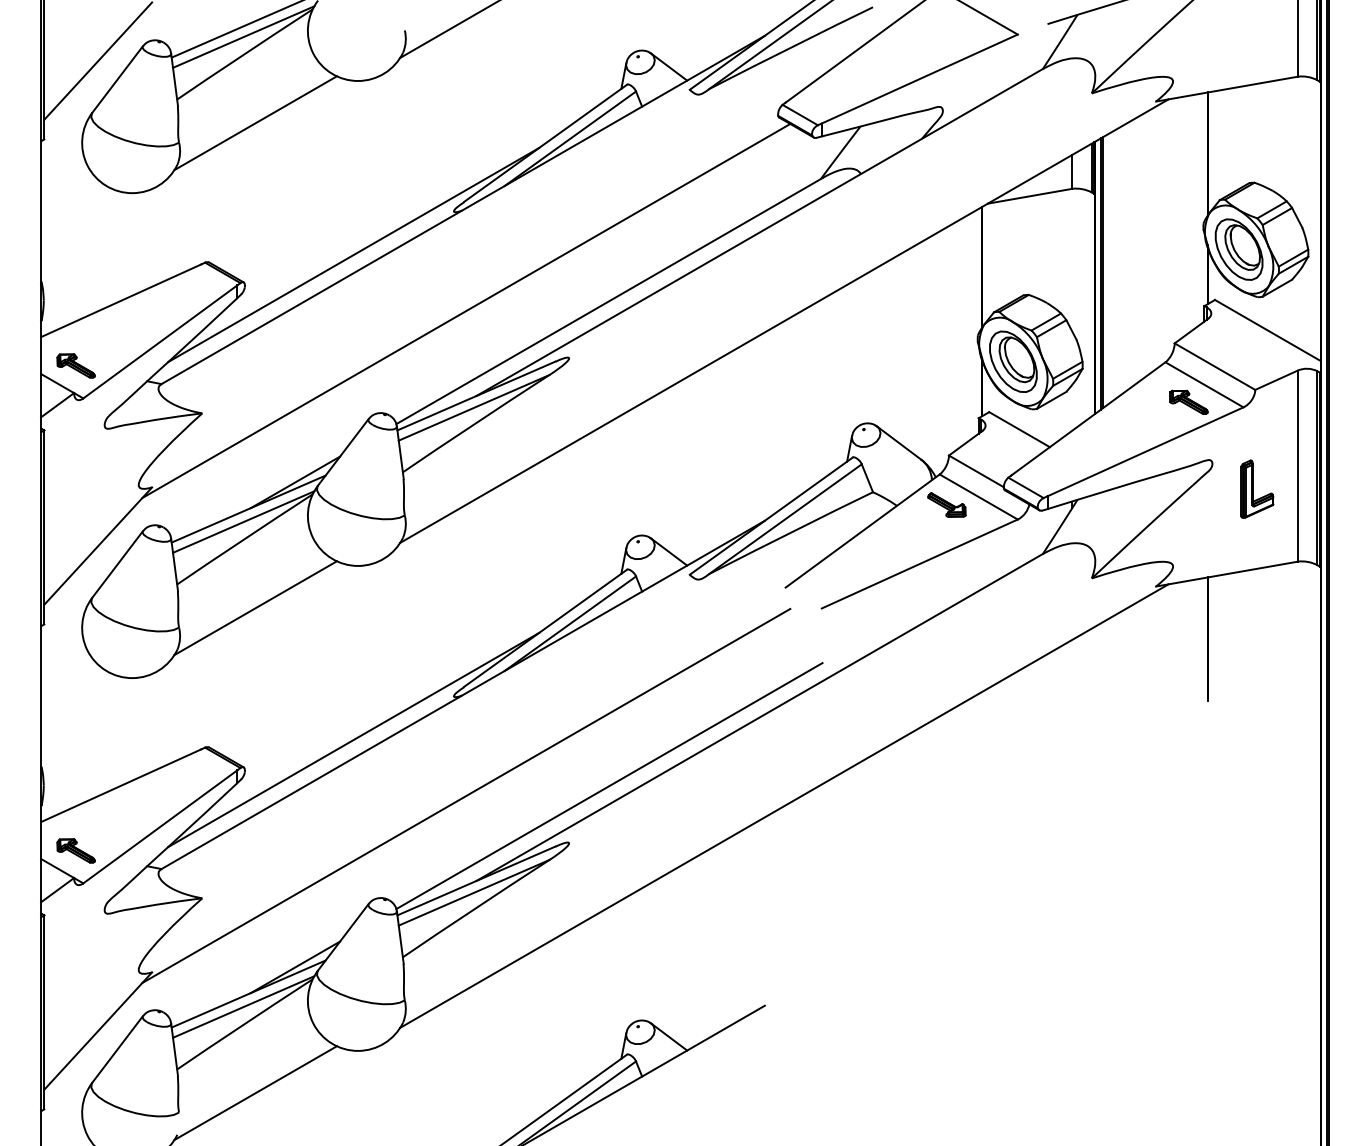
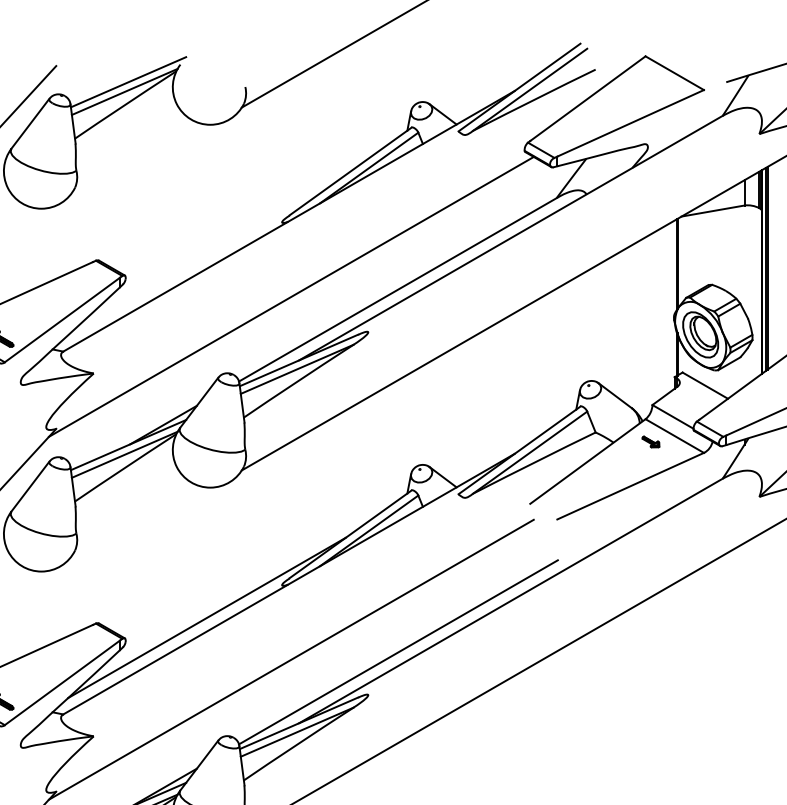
line: (255, 123) -> (133, 156), removed
line: (353, 254) -> (206, 254), removed
part: (946, 504) -> (650, 441), size x0.6
line: (255, 608) -> (133, 519), removed

